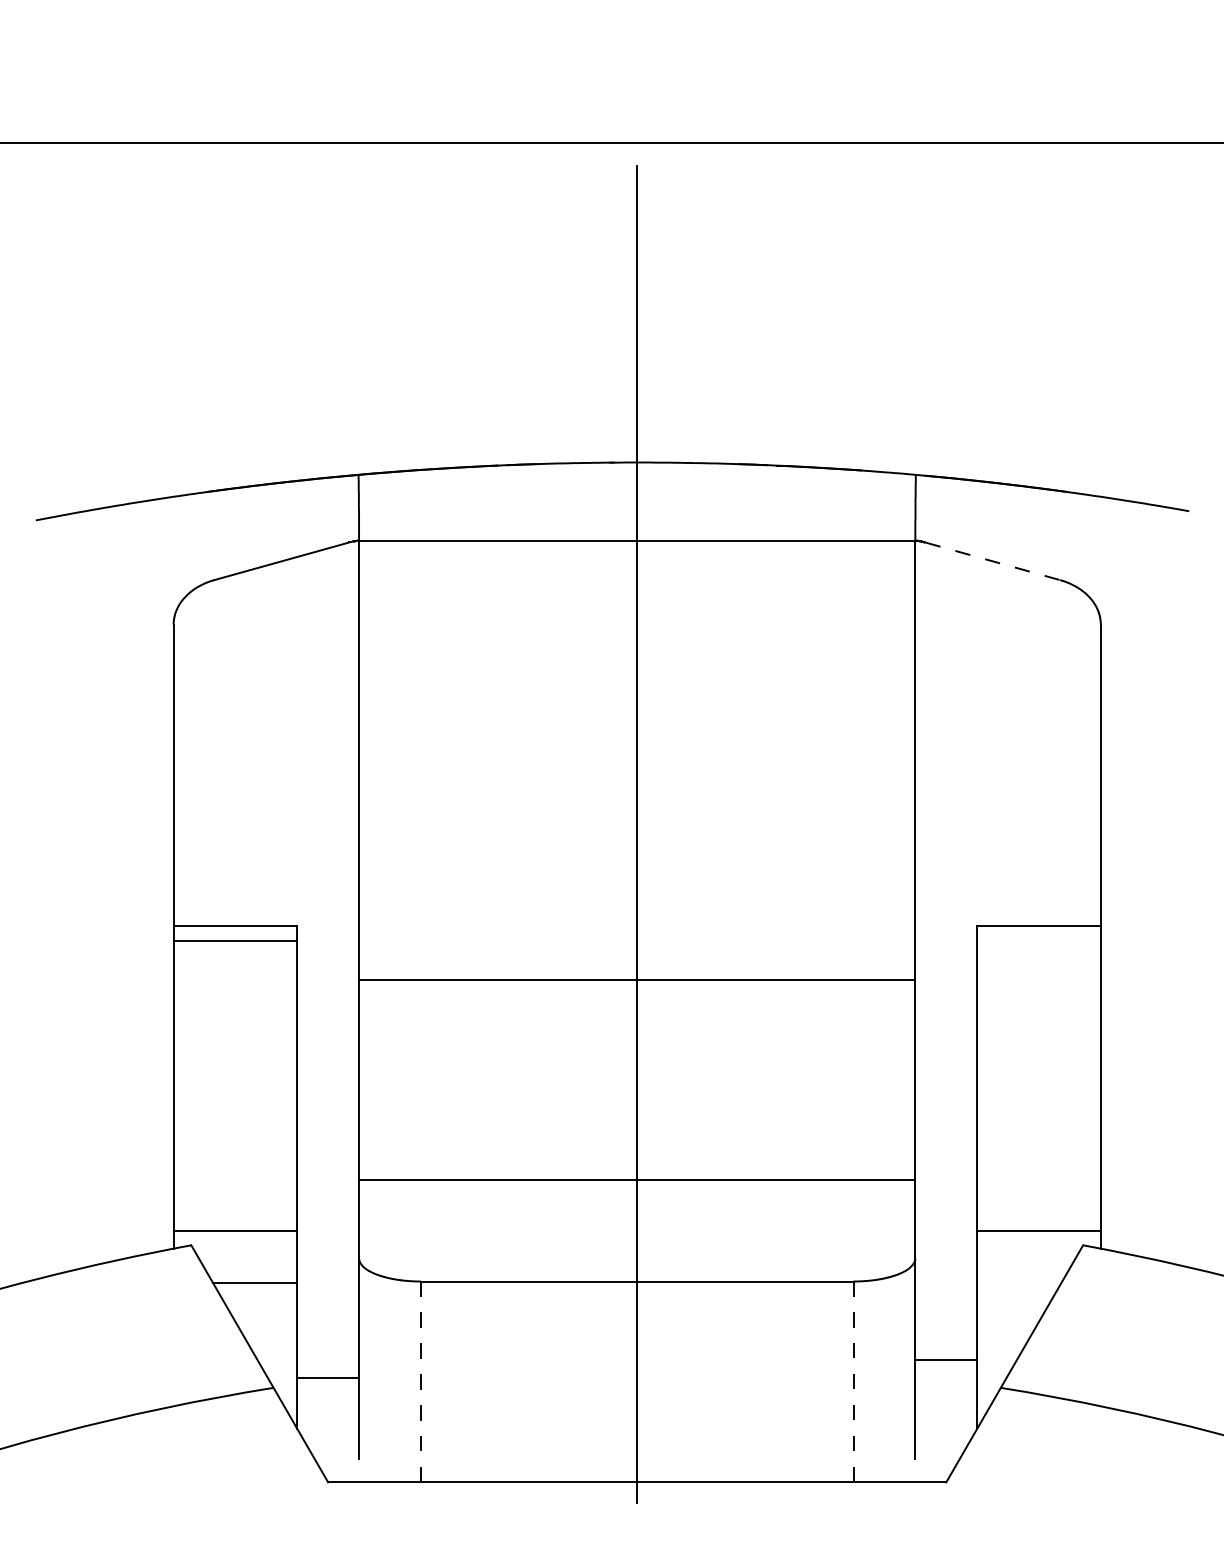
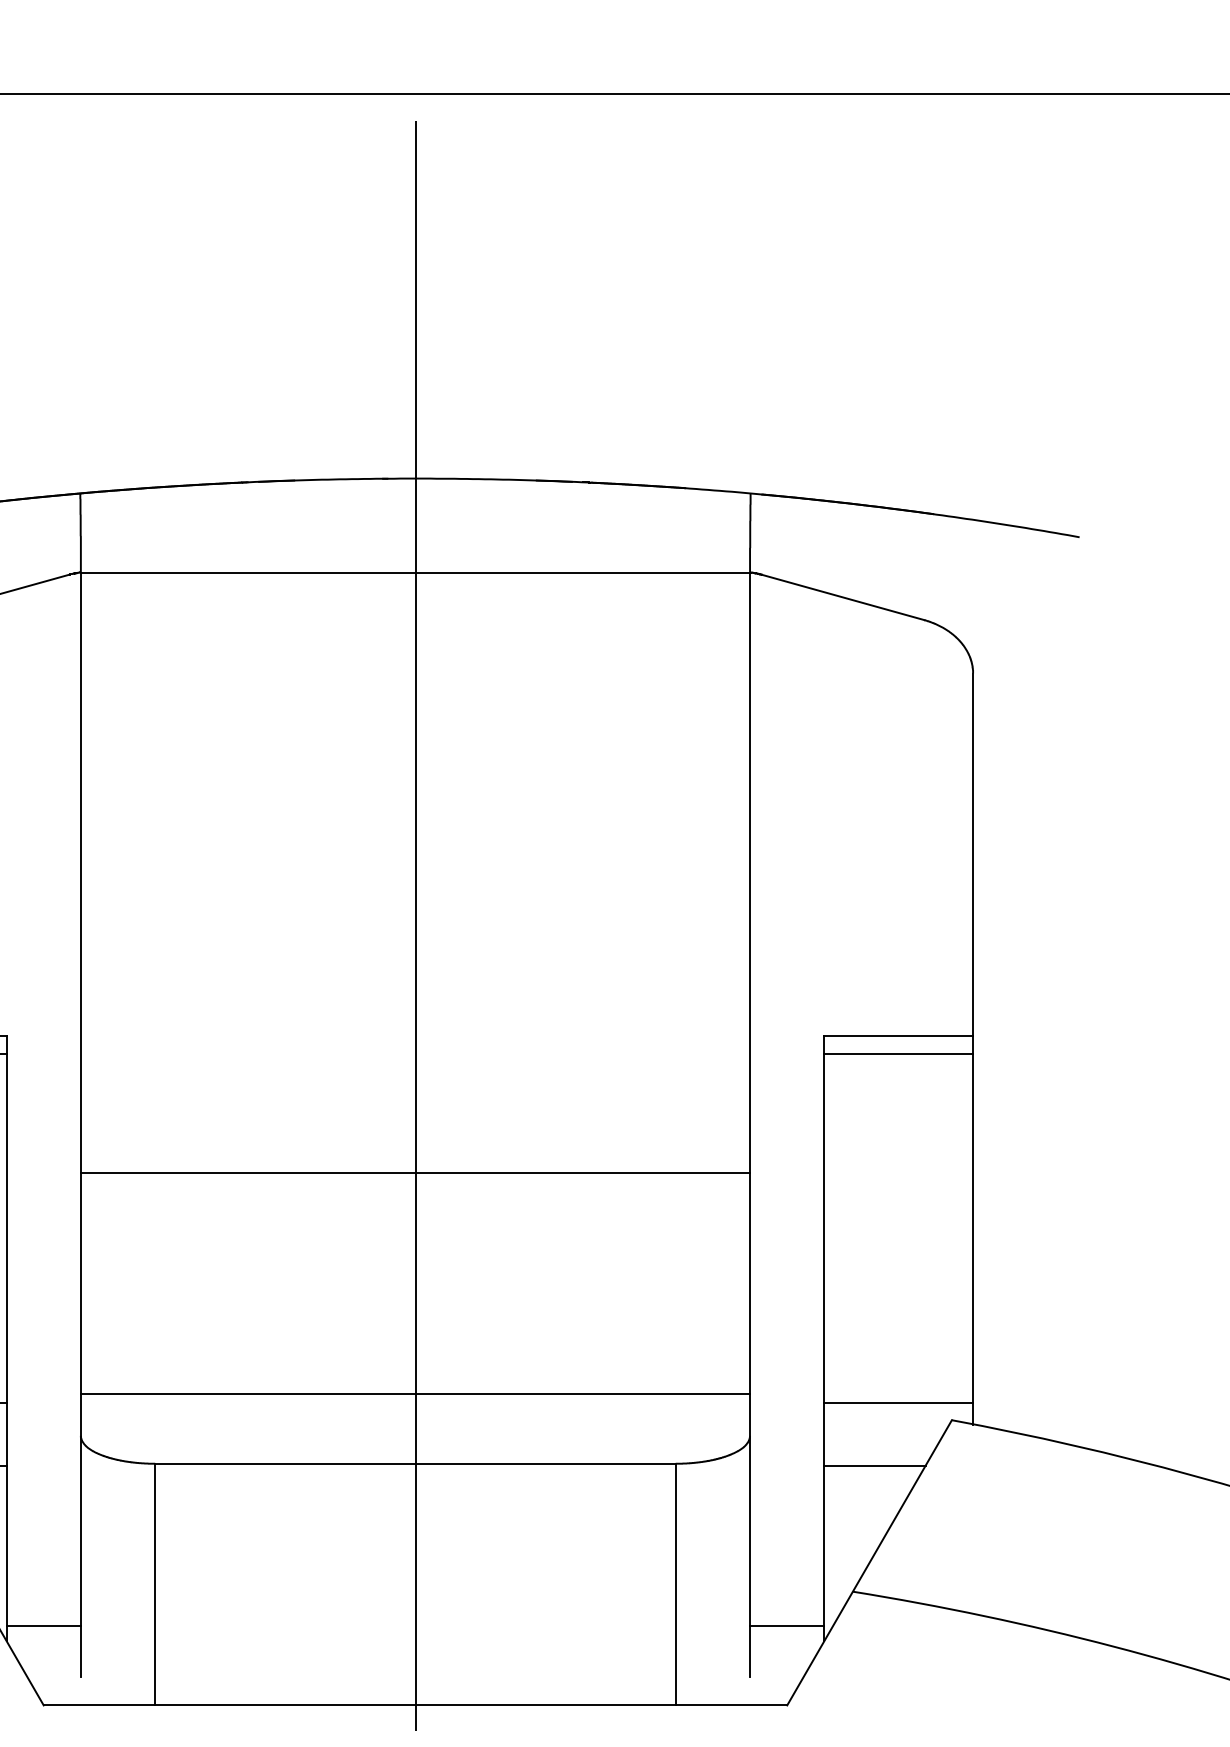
line: (992, 561) -> (842, 597), dashed -> solid
line: (1038, 941) -> (898, 1054), added
line: (637, 979) -> (415, 1172), moved
line: (637, 1179) -> (415, 1393), moved
line: (1019, 1283) -> (875, 1466), added
line: (946, 1360) -> (787, 1626), moved
line: (328, 1378) -> (44, 1626), moved
line: (853, 1381) -> (675, 1584), dashed -> solid
line: (420, 1382) -> (154, 1585), dashed -> solid

